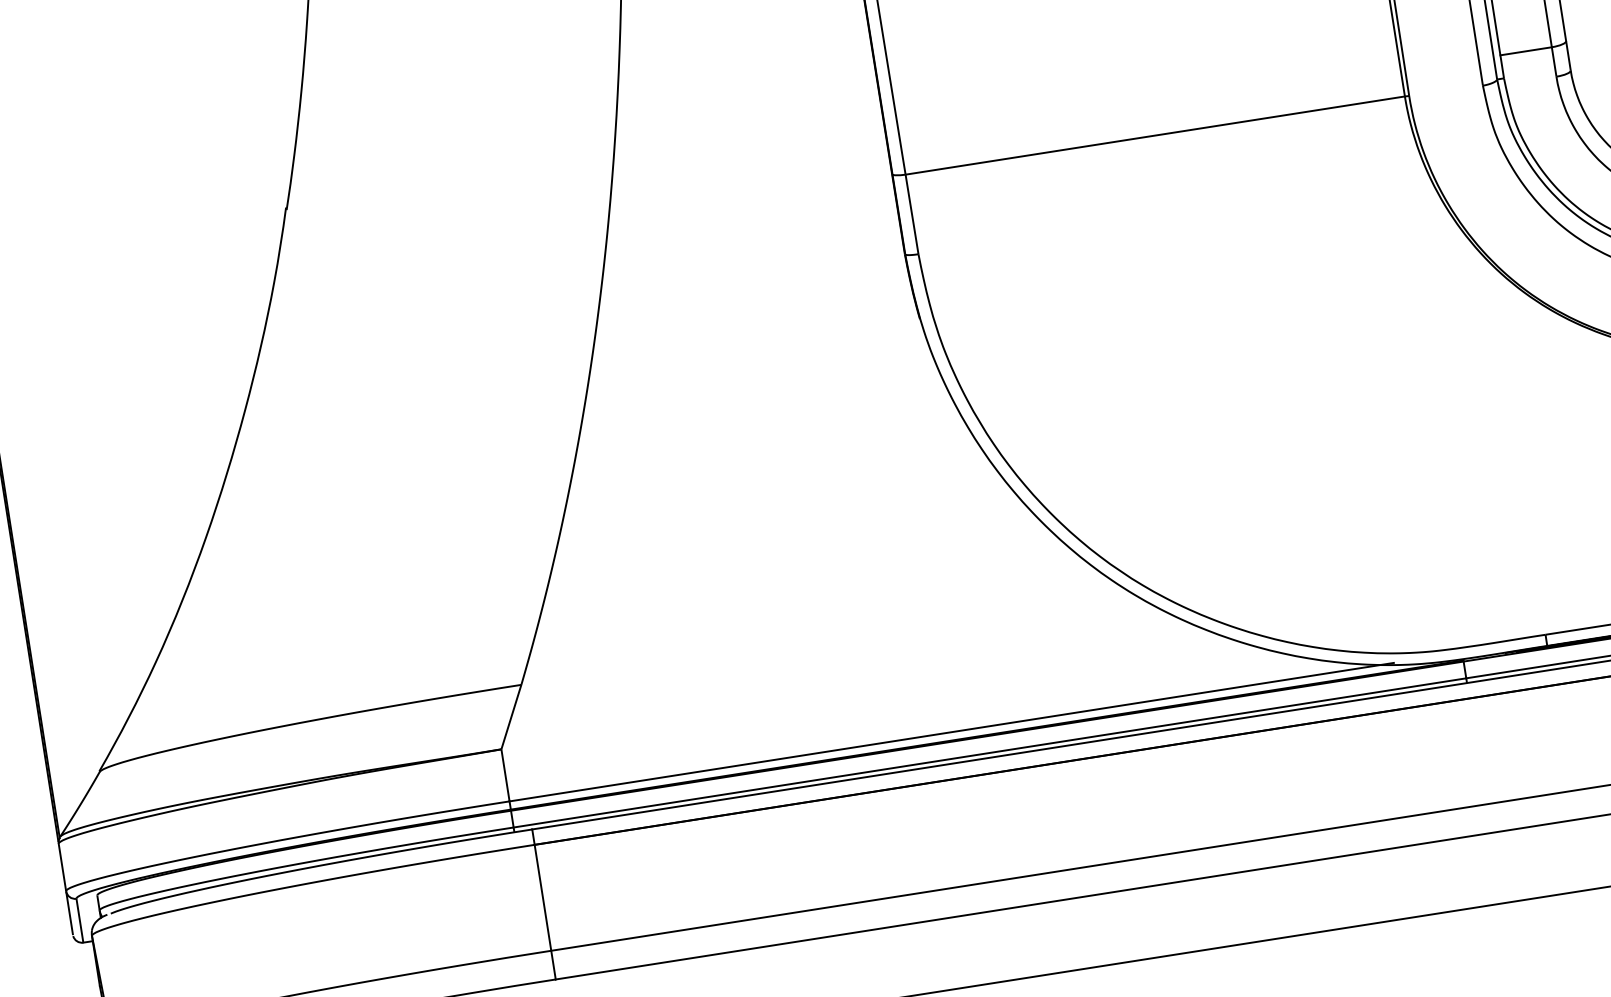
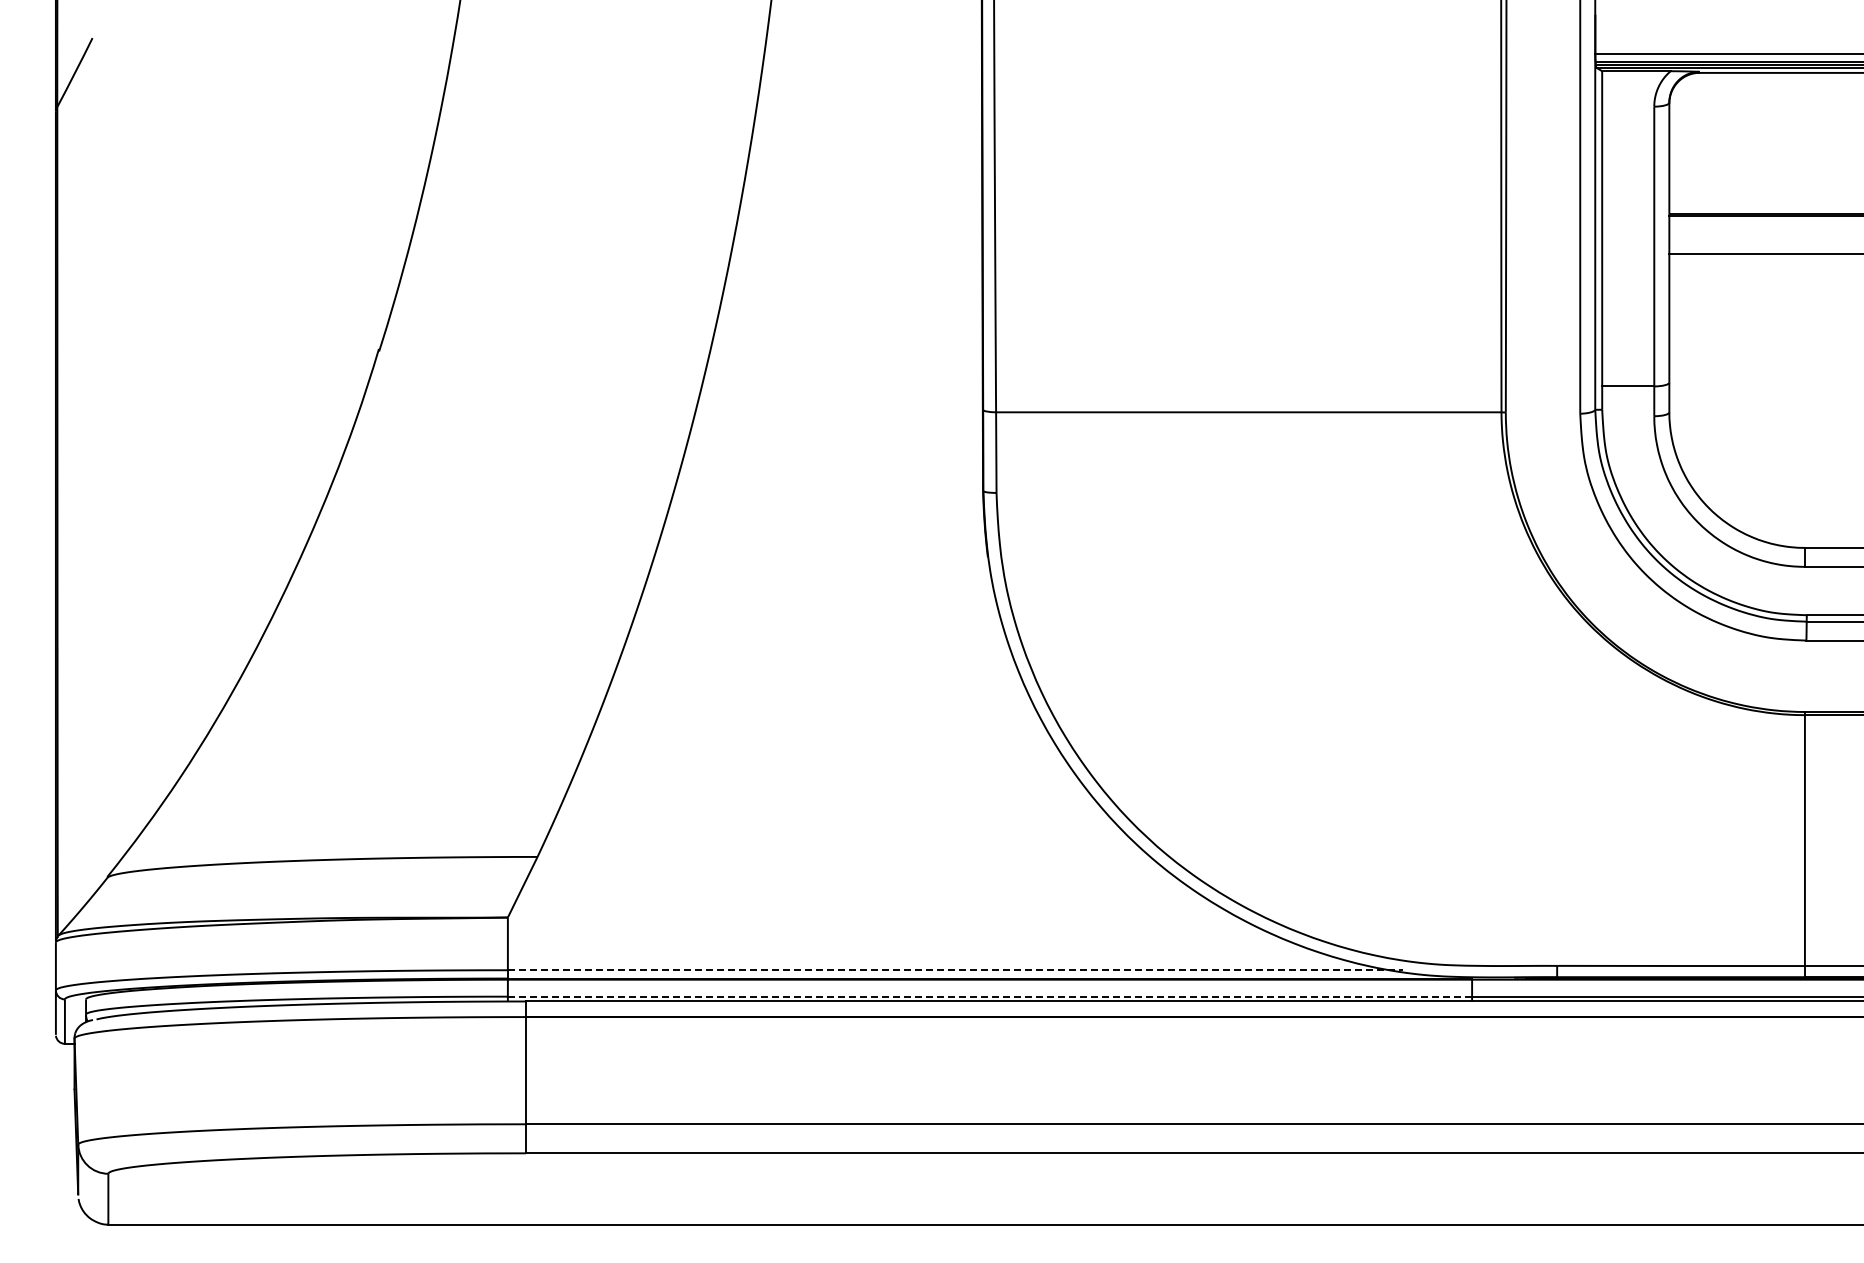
line: (951, 732) -> (955, 970), solid -> dashed
line: (990, 752) -> (990, 996), solid -> dashed

